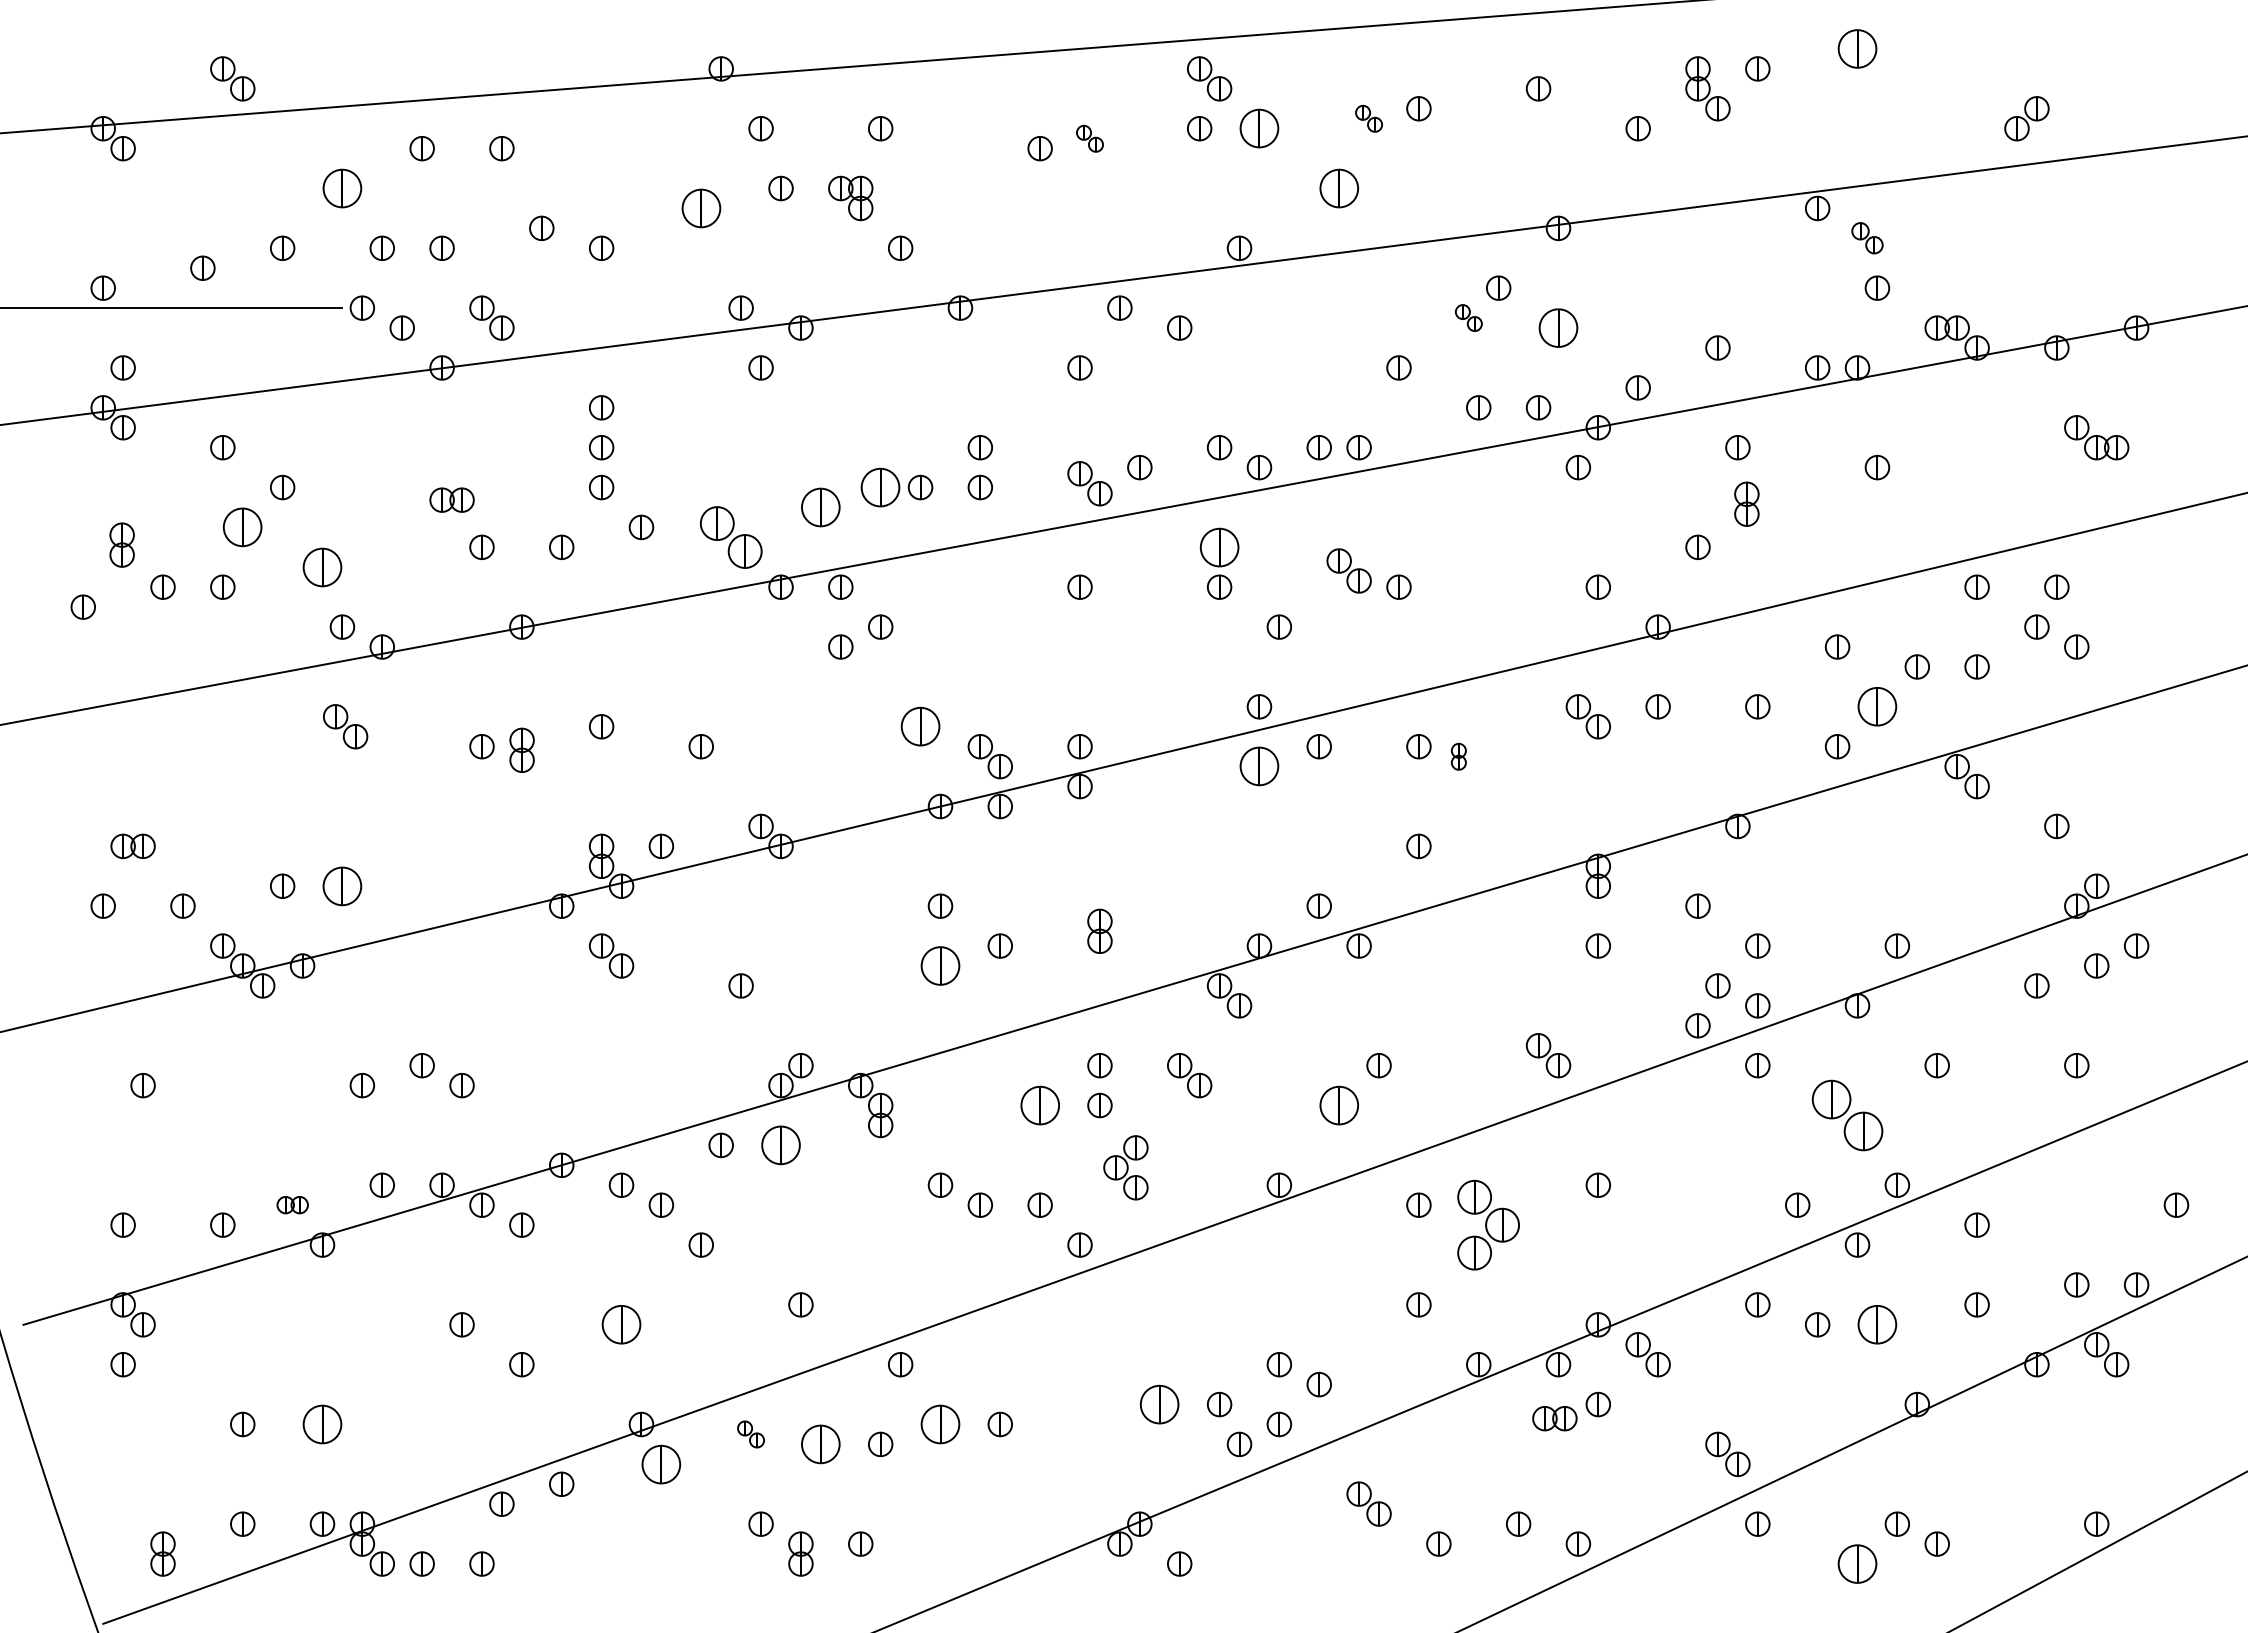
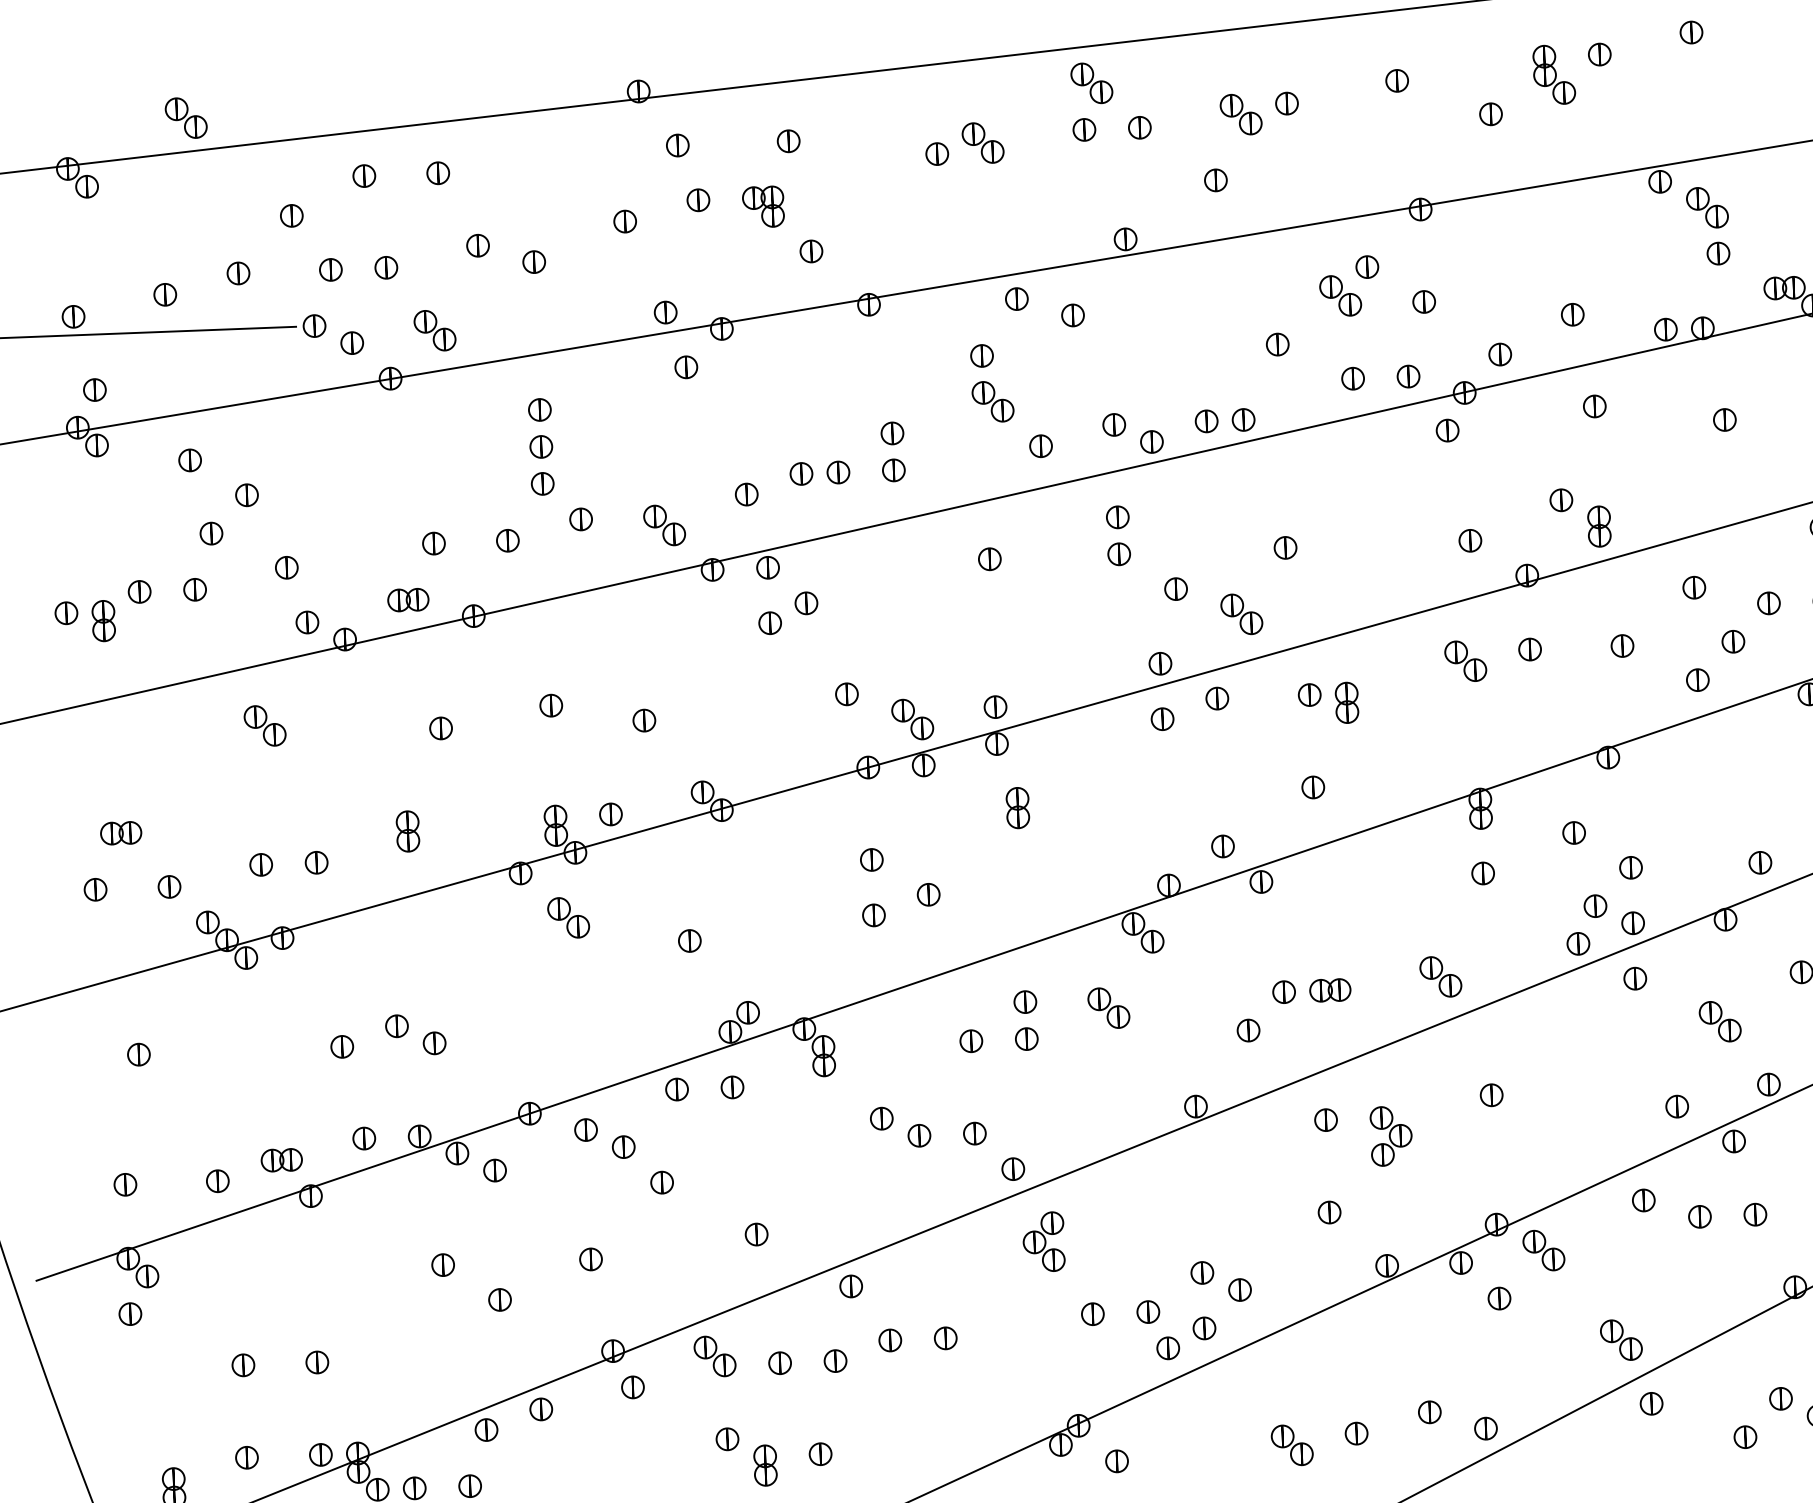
part: (1857, 48) -> (1691, 32), size x0.62
part: (1368, 118) -> (1240, 114), size x1.67
part: (1259, 128) -> (1139, 127), size x0.62
part: (1089, 138) -> (982, 142), size x1.67
part: (342, 188) -> (291, 215), size x0.62
part: (1338, 188) -> (1215, 180), size x0.62
part: (700, 208) -> (624, 221), size x0.62
part: (1867, 237) -> (1707, 206), size x1.43
part: (1468, 317) -> (1340, 295), size x1.67
part: (1558, 327) -> (1424, 301), size x0.62
part: (1089, 483) -> (992, 401), moved
part: (880, 487) -> (801, 473), size x0.62
part: (451, 499) -> (407, 599), moved
part: (1746, 503) -> (1599, 525), moved
part: (820, 507) -> (746, 494), size x0.62
part: (242, 527) -> (211, 533), size x0.62
part: (730, 536) -> (663, 524), size x0.71
part: (121, 544) -> (103, 620), moved
part: (1219, 546) -> (1117, 516), size x0.62
part: (322, 566) -> (286, 567), size x0.62
part: (1348, 570) -> (1241, 613), moved
part: (1877, 706) -> (1733, 641), size x0.62
part: (345, 726) -> (265, 725), moved
part: (920, 726) -> (846, 694), size x0.62
part: (521, 749) -> (407, 830), moved
part: (1458, 756) -> (1346, 702), size x1.67
part: (1259, 766) -> (1162, 719), size x0.62
part: (342, 885) -> (316, 862), size x0.62
part: (1099, 930) -> (1017, 807), moved
part: (940, 965) -> (873, 914), size x0.62
part: (1039, 1105) -> (970, 1041), size x0.62
part: (1338, 1105) -> (1247, 1030), size x0.62
part: (1847, 1115) -> (1720, 1021), size x0.62
part: (780, 1145) -> (732, 1087), size x0.62
part: (1125, 1167) -> (1043, 1241), moved
part: (292, 1204) -> (281, 1159), size x1.43
part: (1488, 1224) -> (1391, 1135), size x0.71
part: (621, 1324) -> (590, 1259), size x0.62
part: (1877, 1324) -> (1755, 1214), size x0.62
part: (1159, 1404) -> (1092, 1314), size x0.62
part: (1554, 1418) -> (1329, 990), moved
part: (322, 1424) -> (317, 1362), size x0.62
part: (940, 1424) -> (890, 1340), size x0.62
part: (750, 1434) -> (714, 1356), size x1.67
part: (820, 1444) -> (779, 1363), size x0.62
part: (661, 1463) -> (633, 1386), size x0.62
part: (1368, 1503) -> (1291, 1444), moved
part: (1857, 1563) -> (1745, 1436), size x0.62

